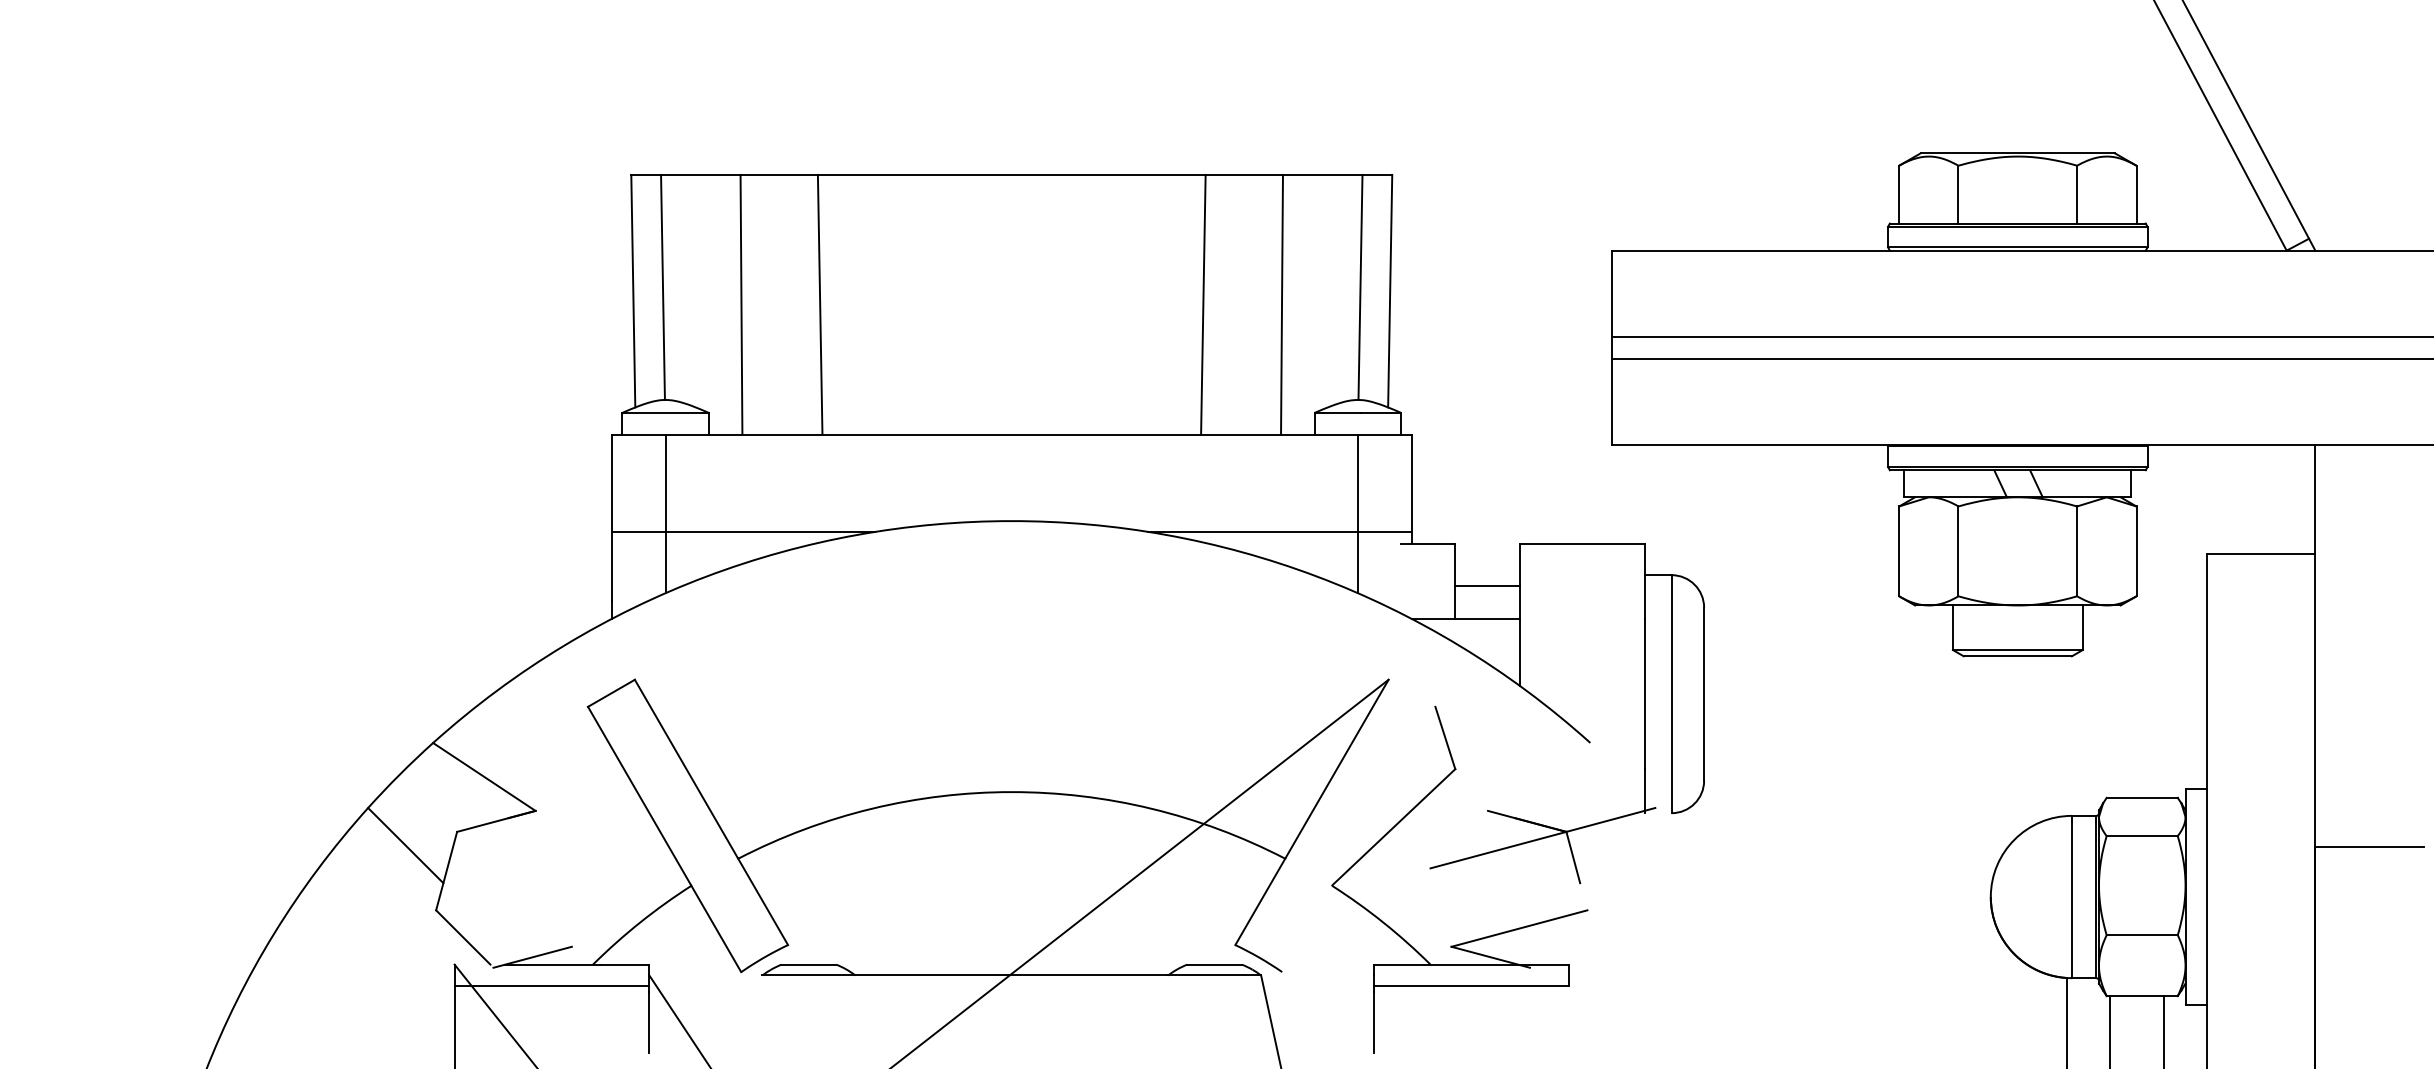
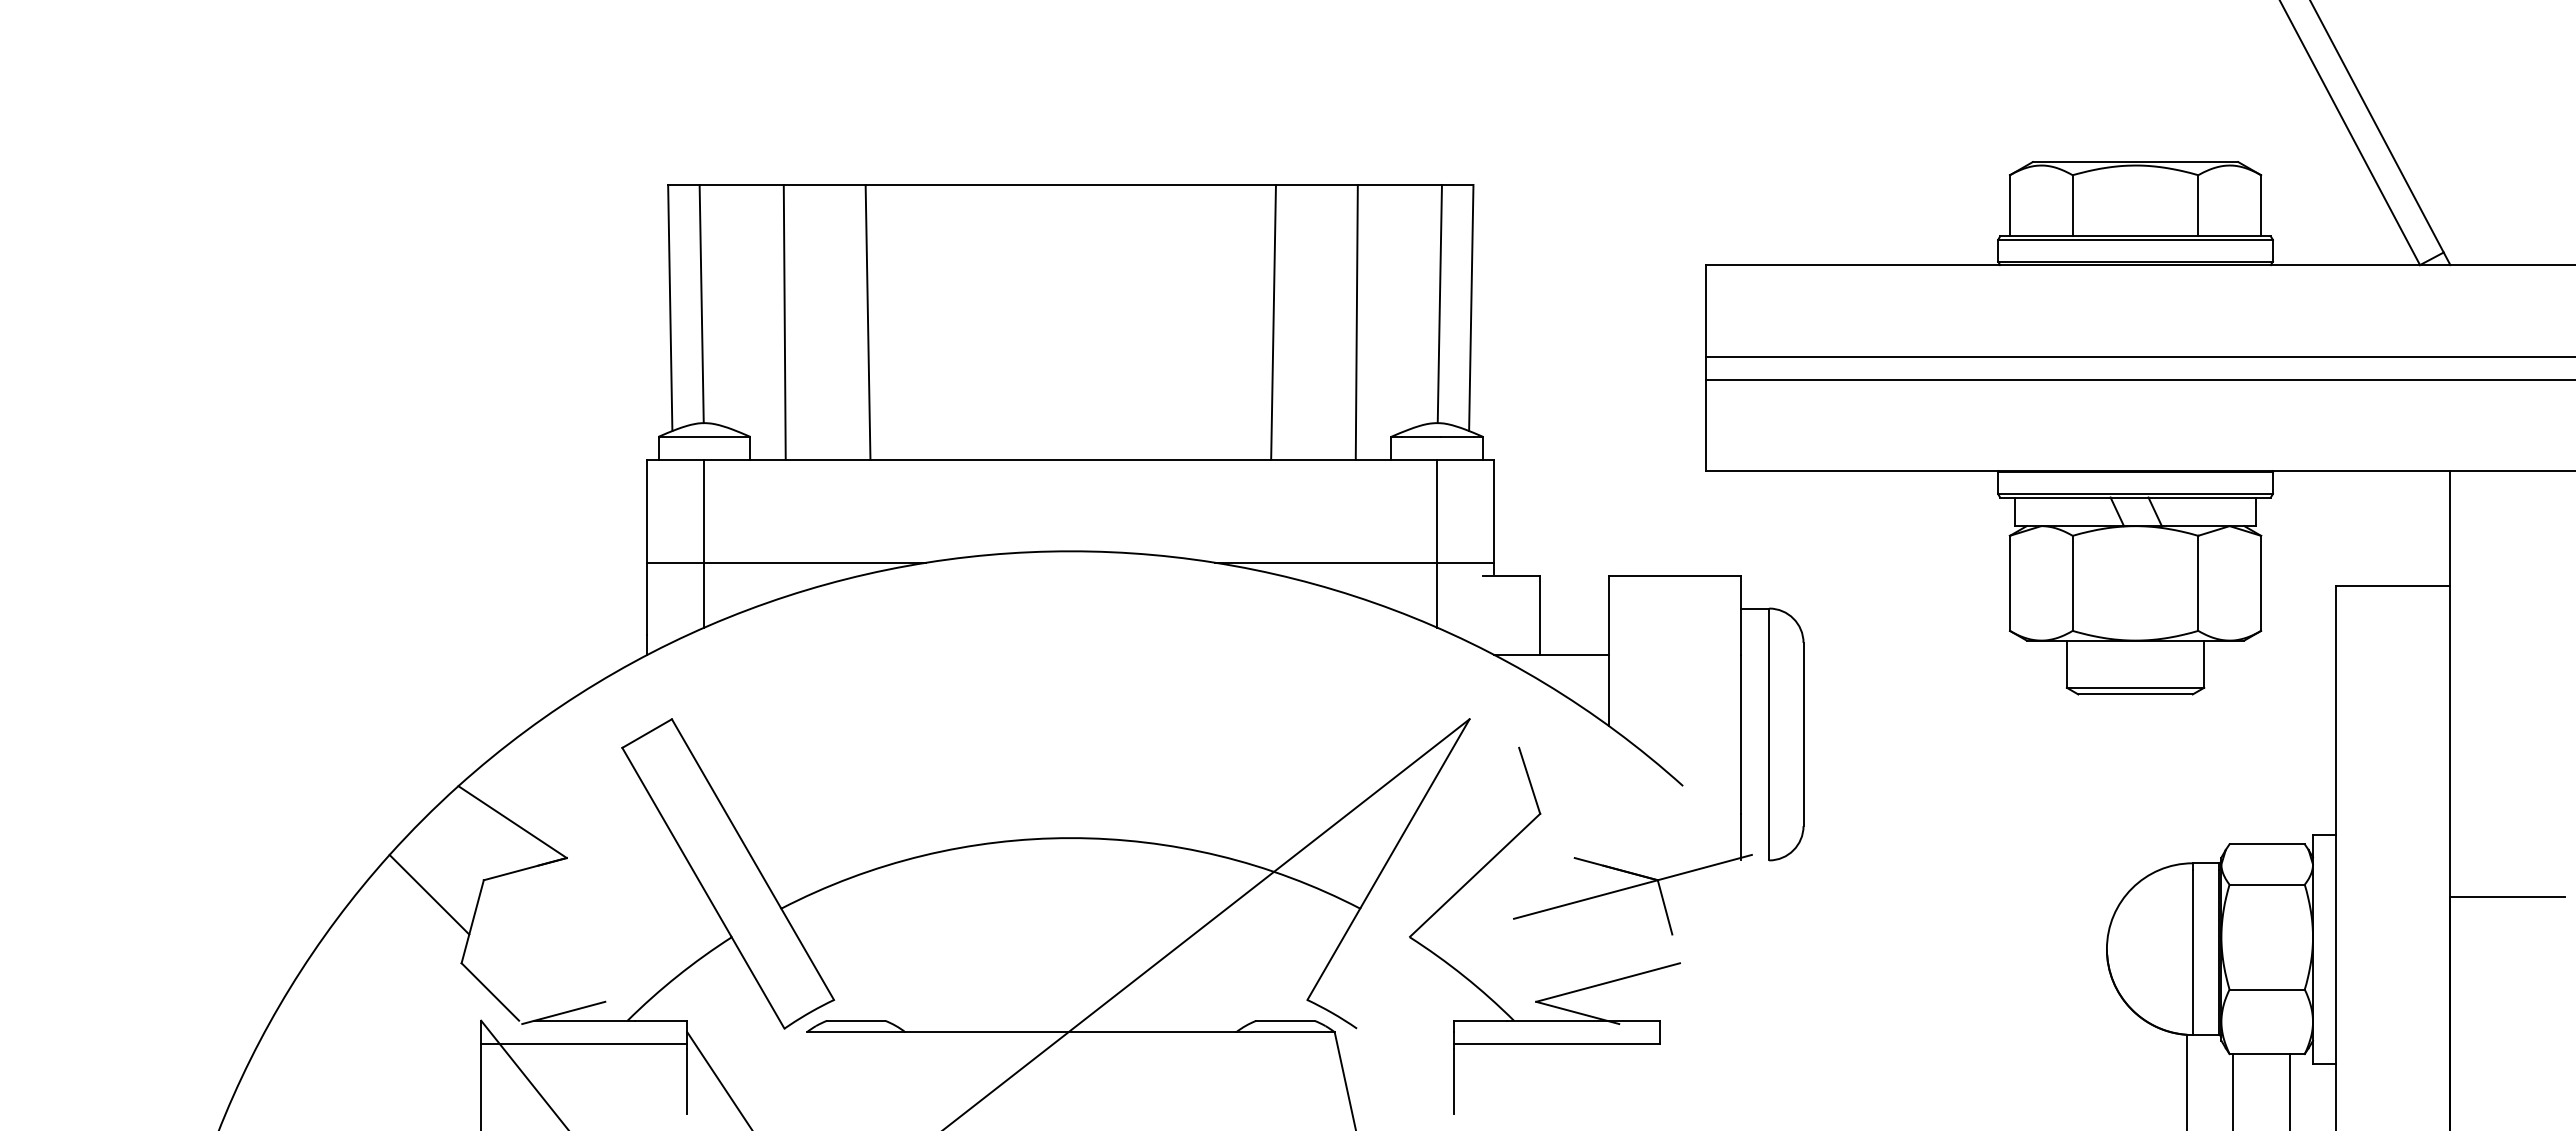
line: (1487, 586) -> (1574, 620), removed

